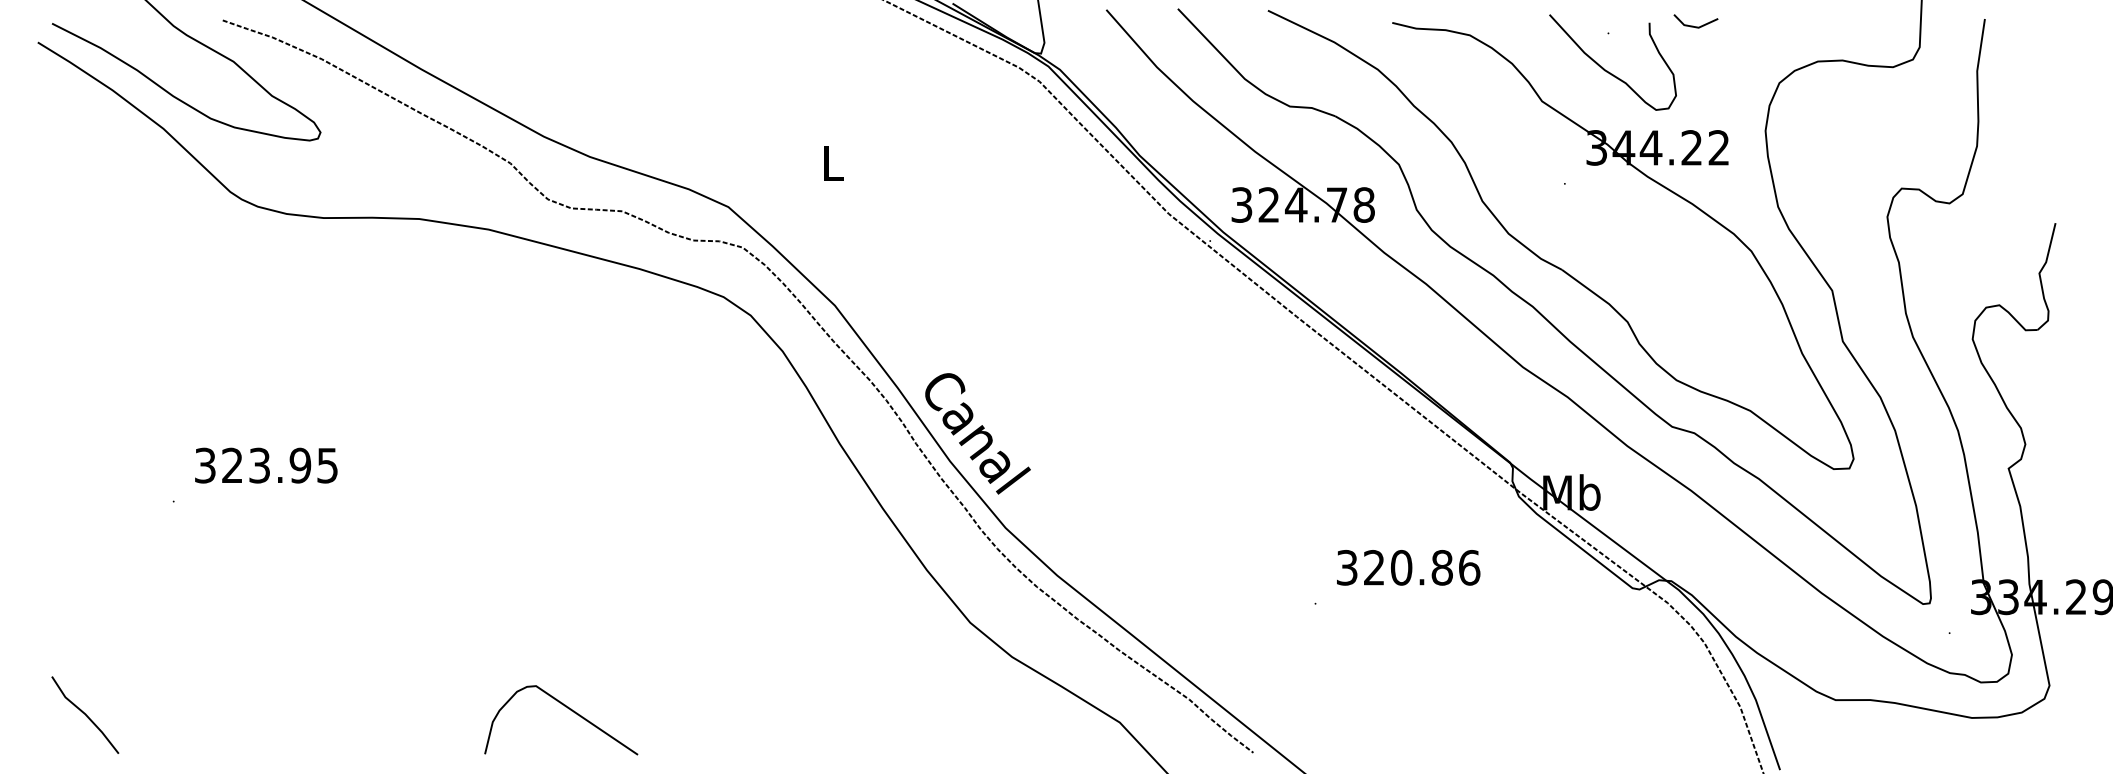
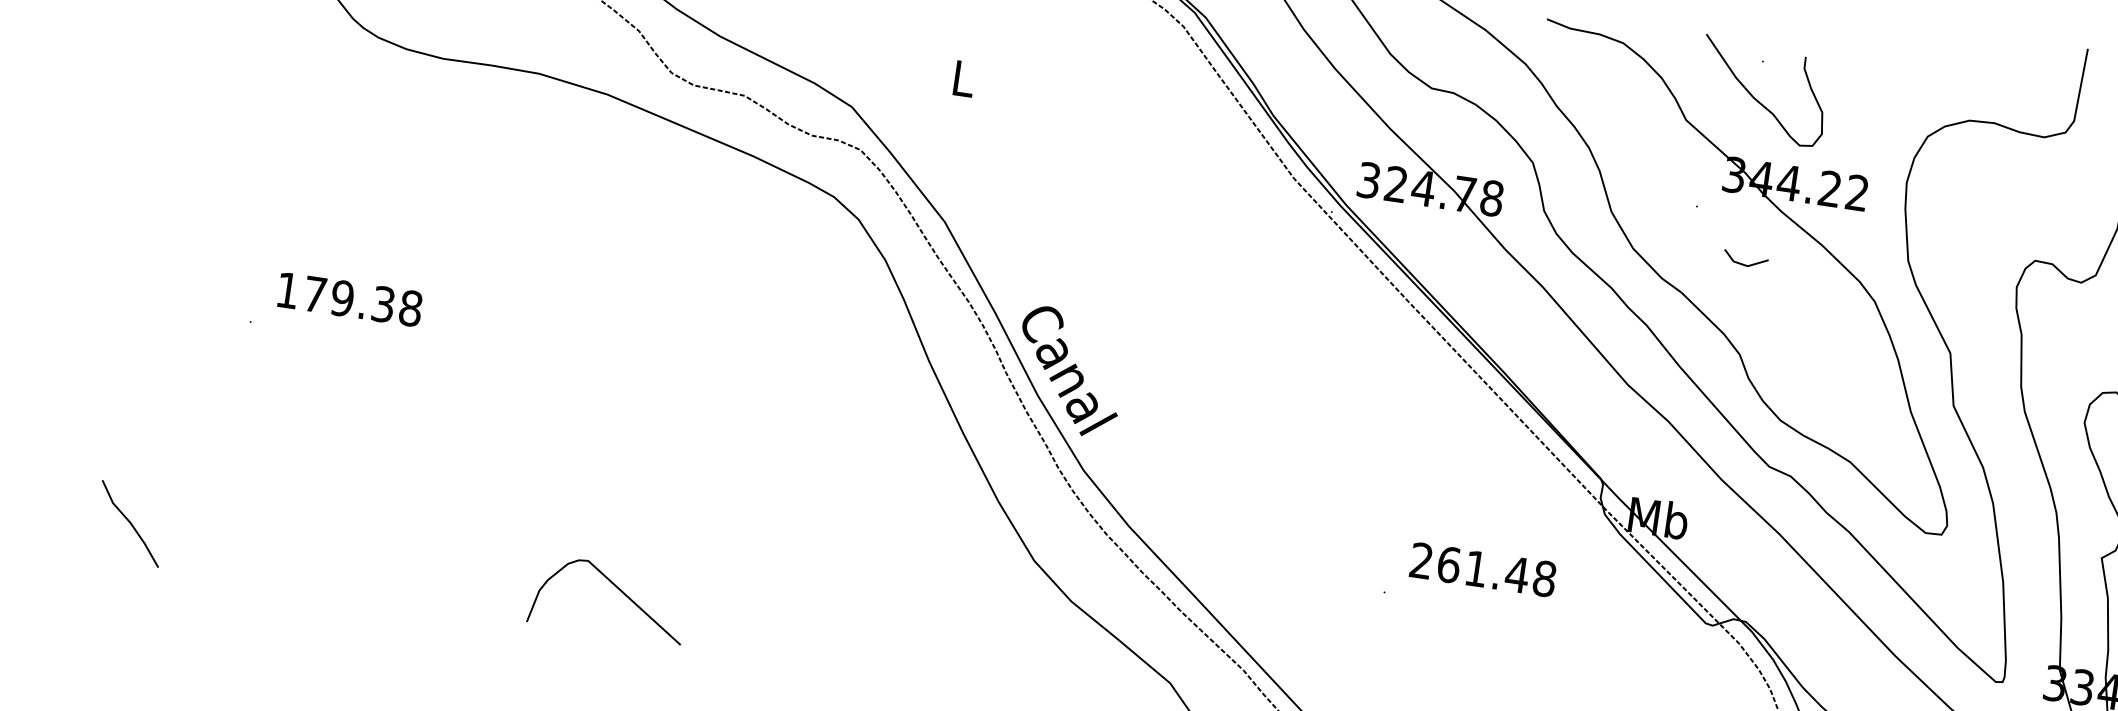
line: (1693, 25) -> (1742, 263), moved
text: (266, 465) -> (349, 299), 323.95 -> 179.38
text: (1408, 567) -> (1483, 569), 320.86 -> 261.48

